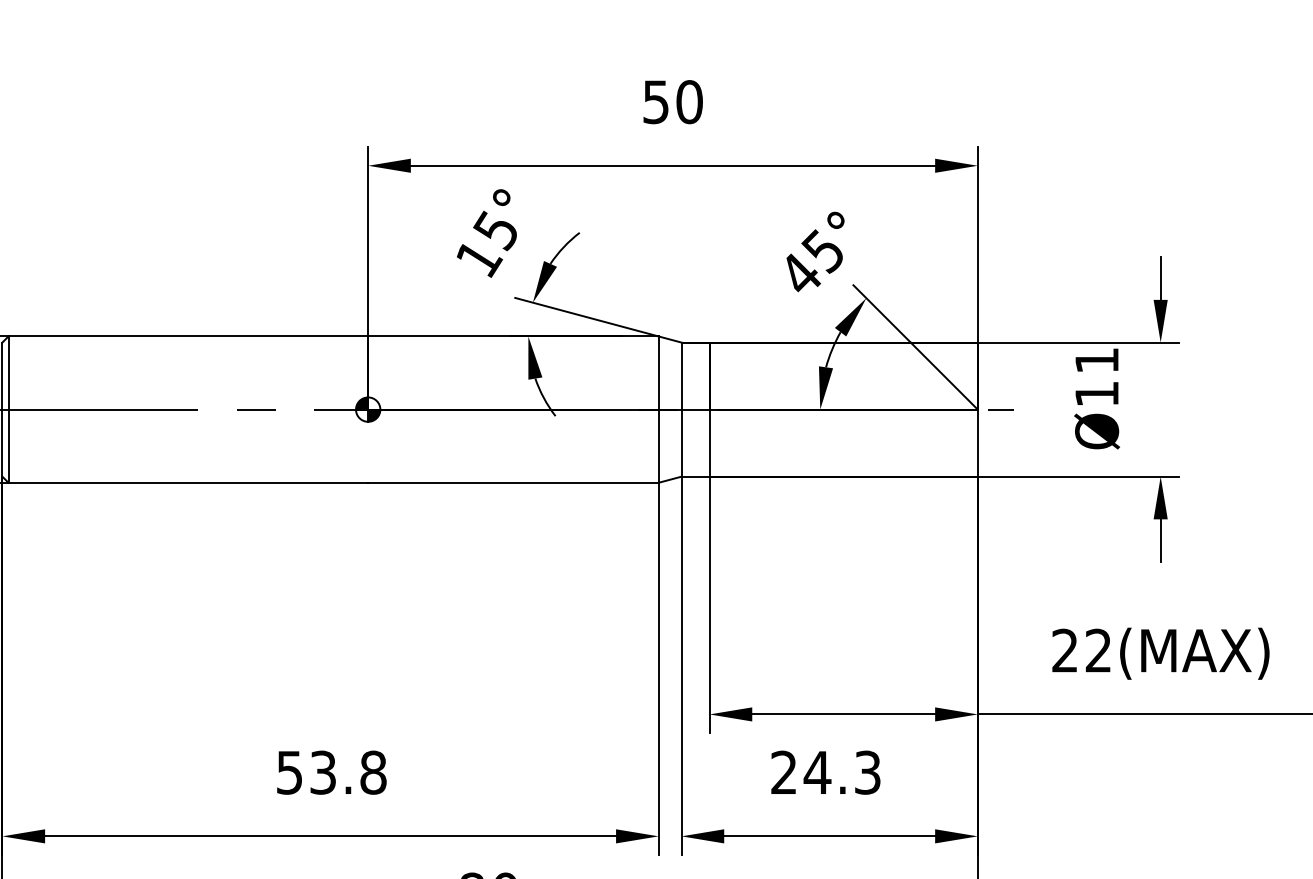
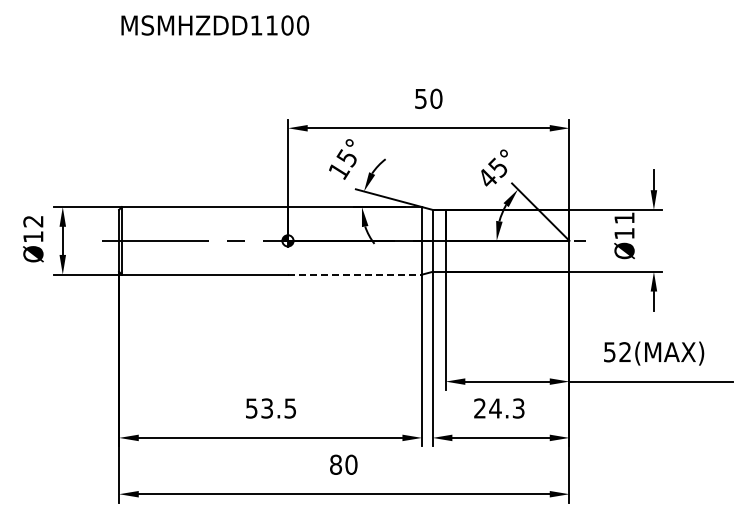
line: (514, 482) -> (355, 274), solid -> dashed
text: (1064, 651) -> (609, 352), 22(MAX) -> 52(MAX)
text: (373, 772) -> (290, 408), 53.8 -> 53.5

